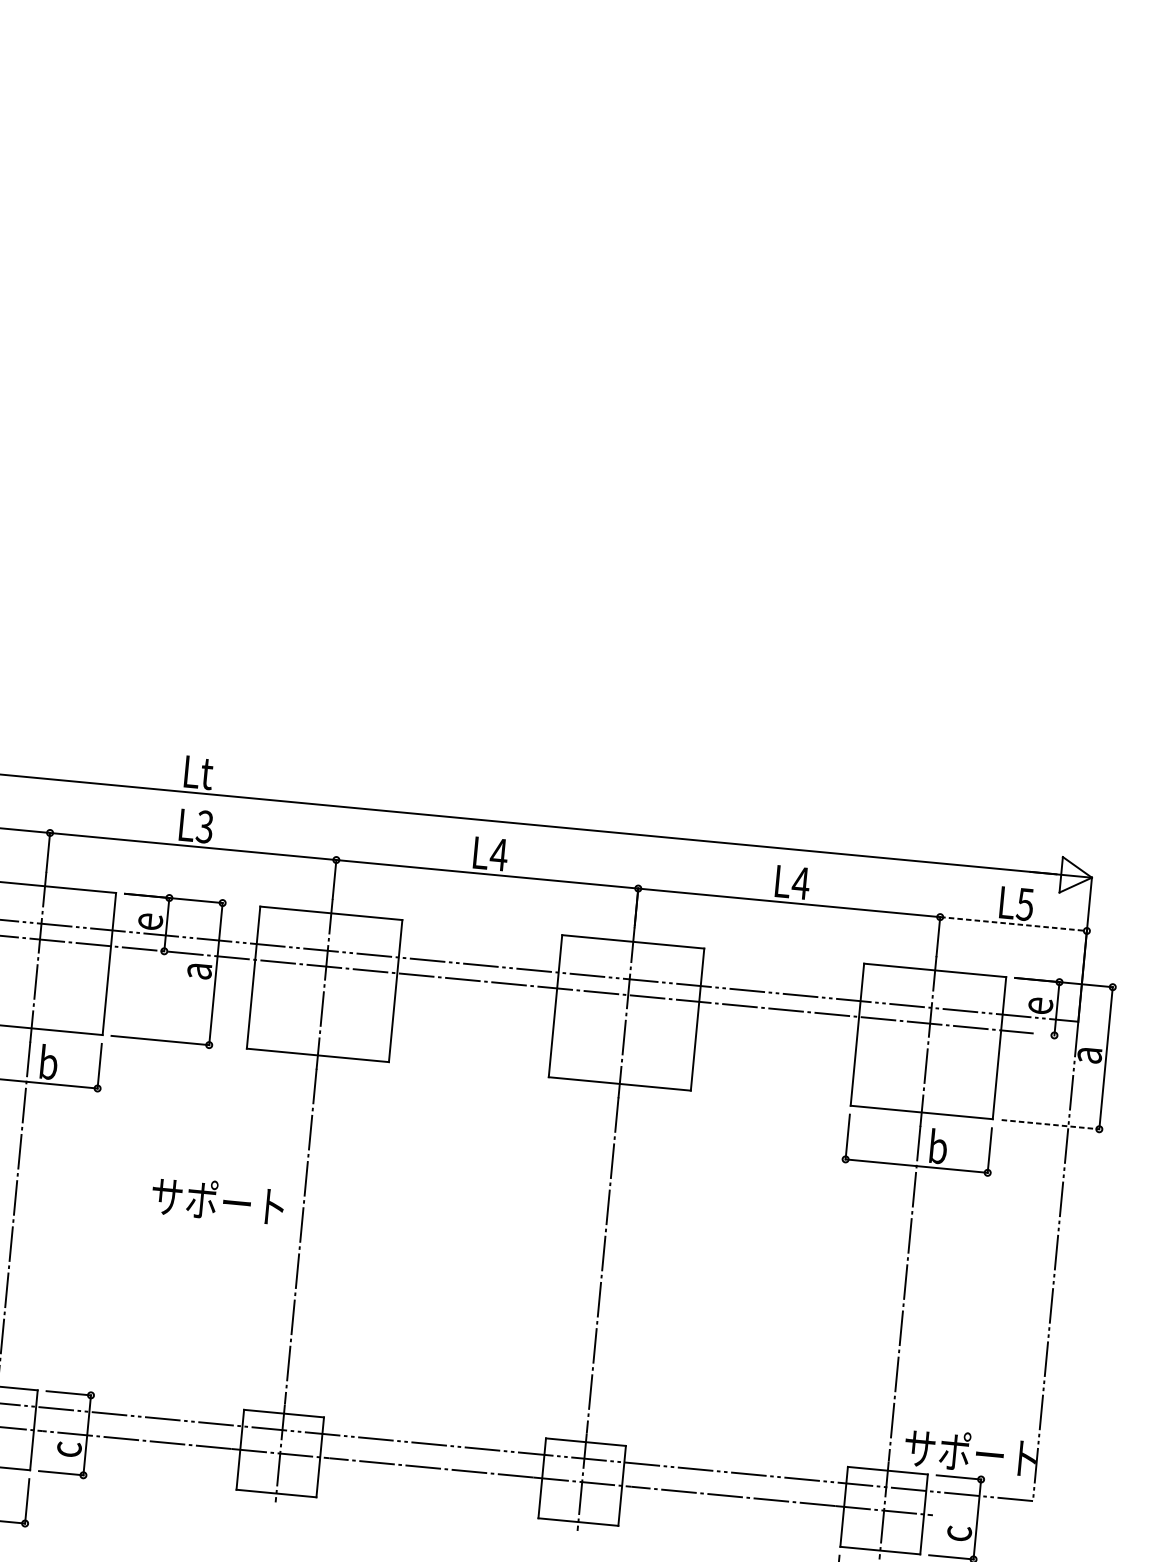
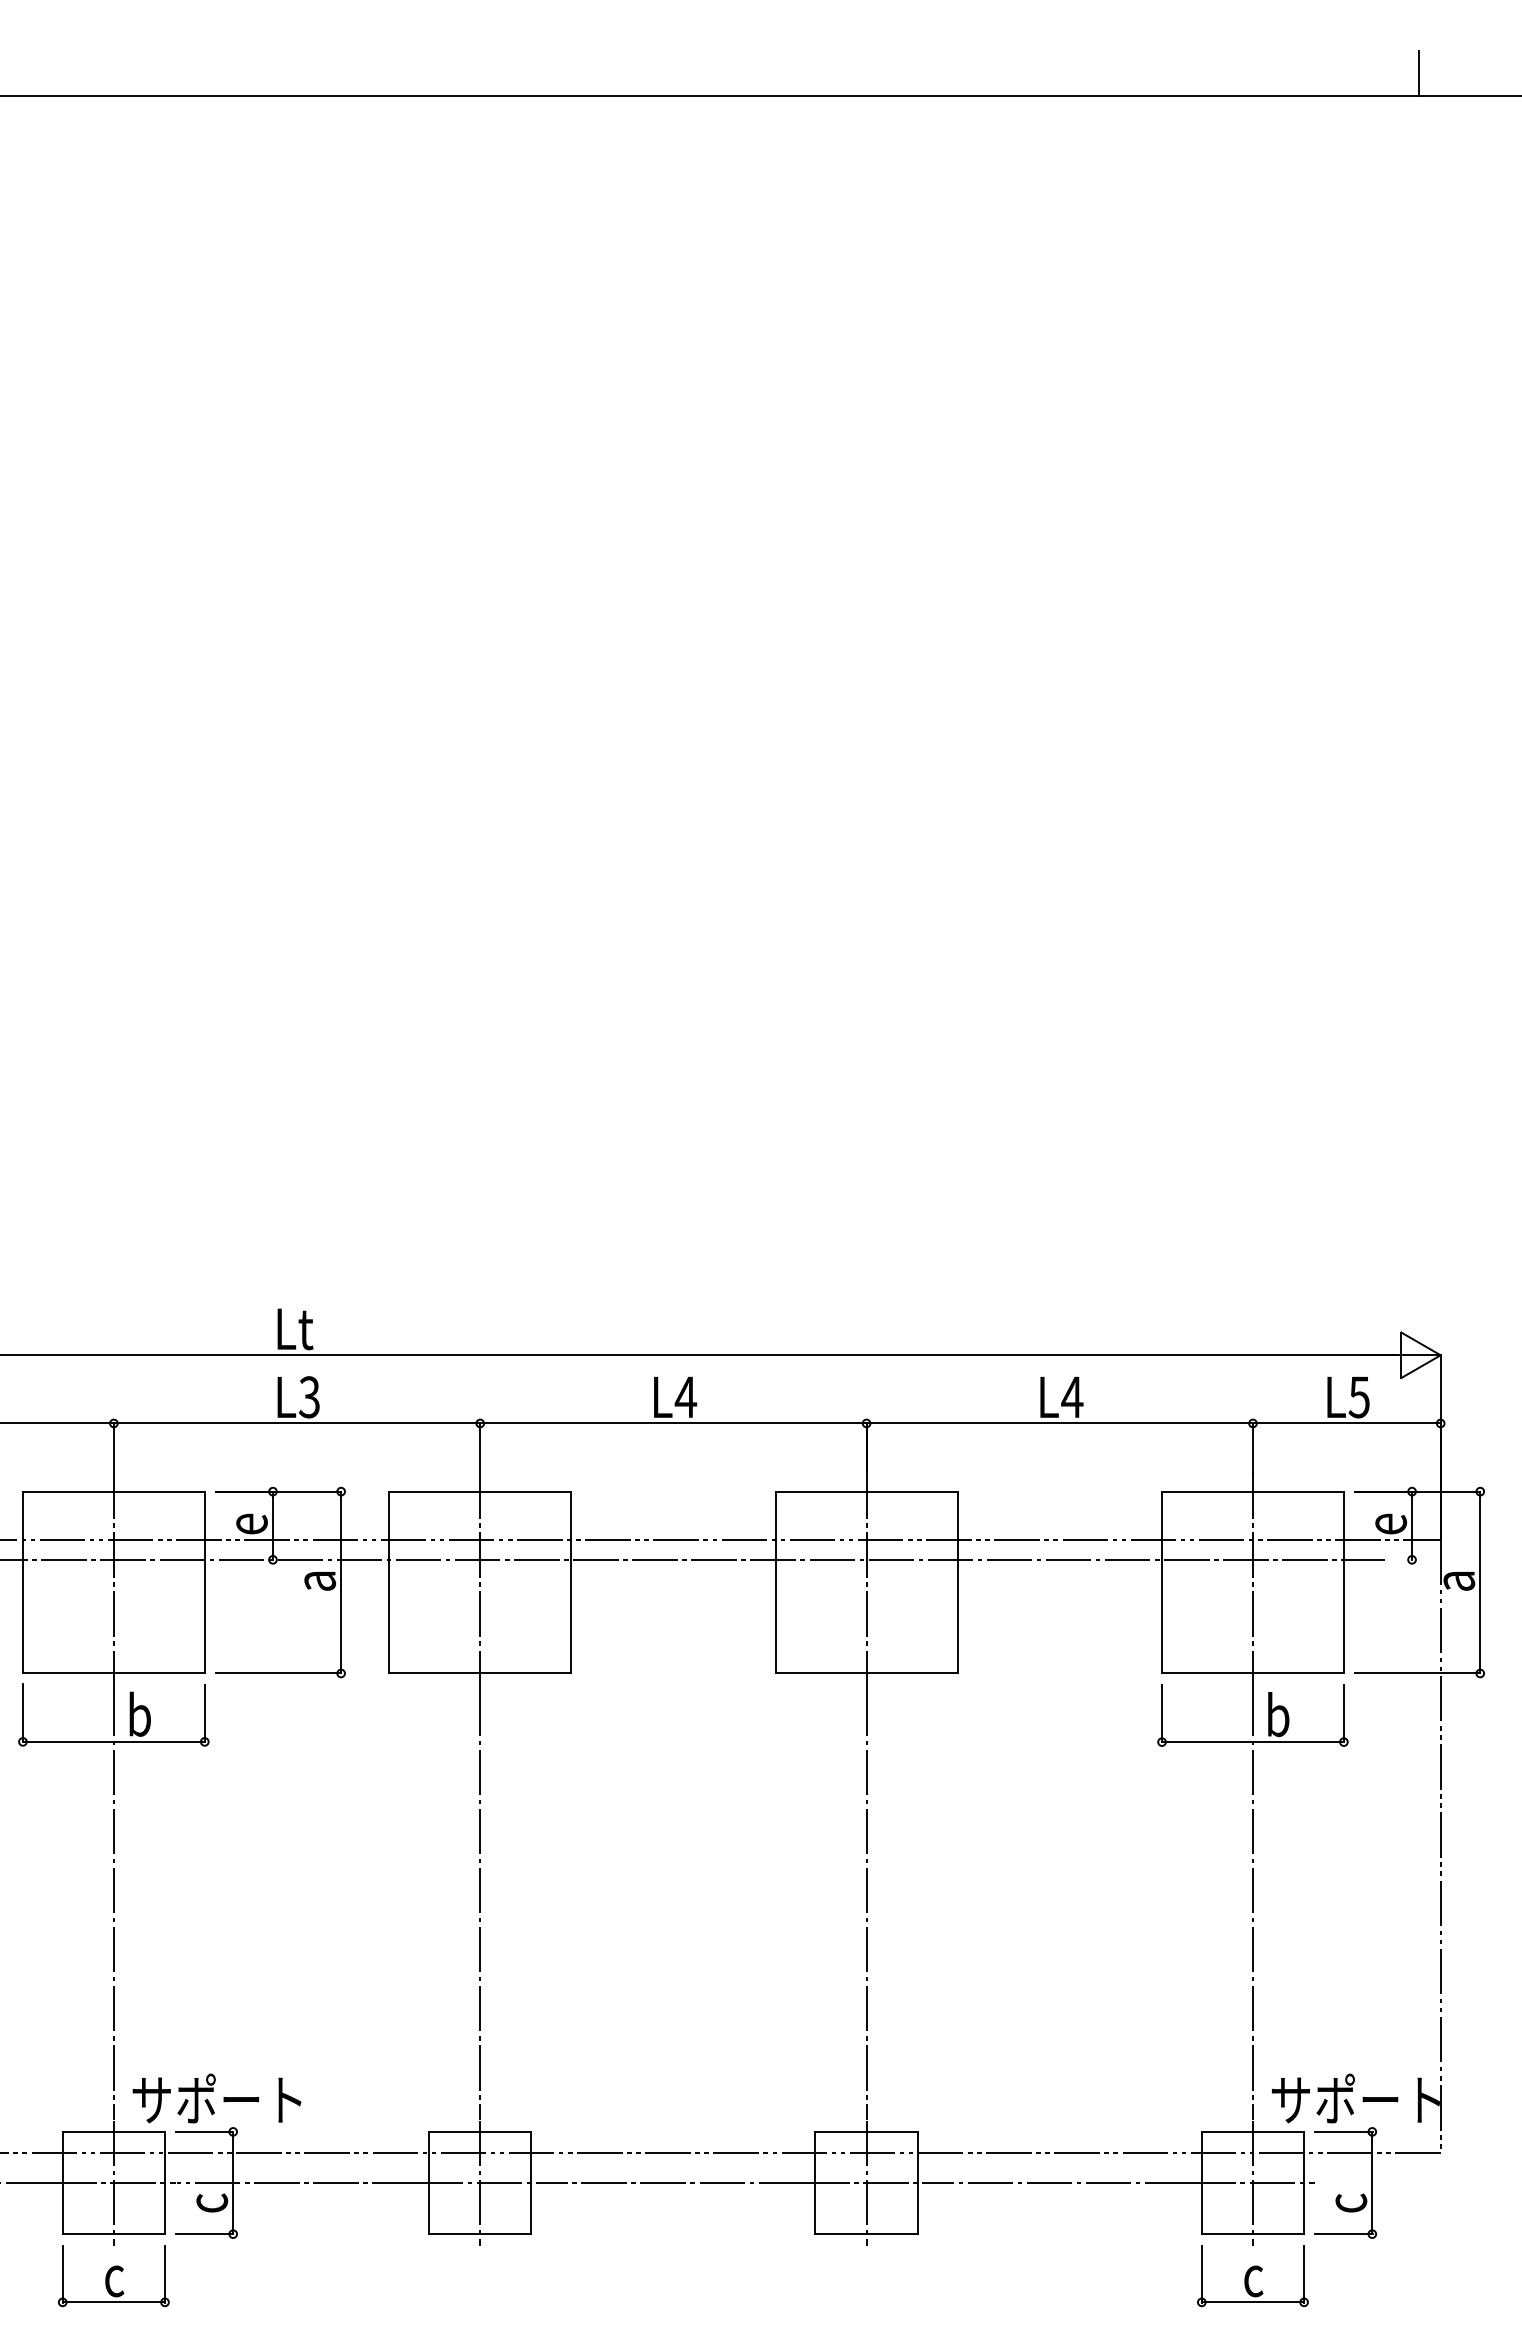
line: (1013, 924) -> (1346, 1423), dashed -> solid
line: (1050, 1124) -> (1417, 1673), dashed -> solid
text: (217, 1200) -> (216, 2098), moved

